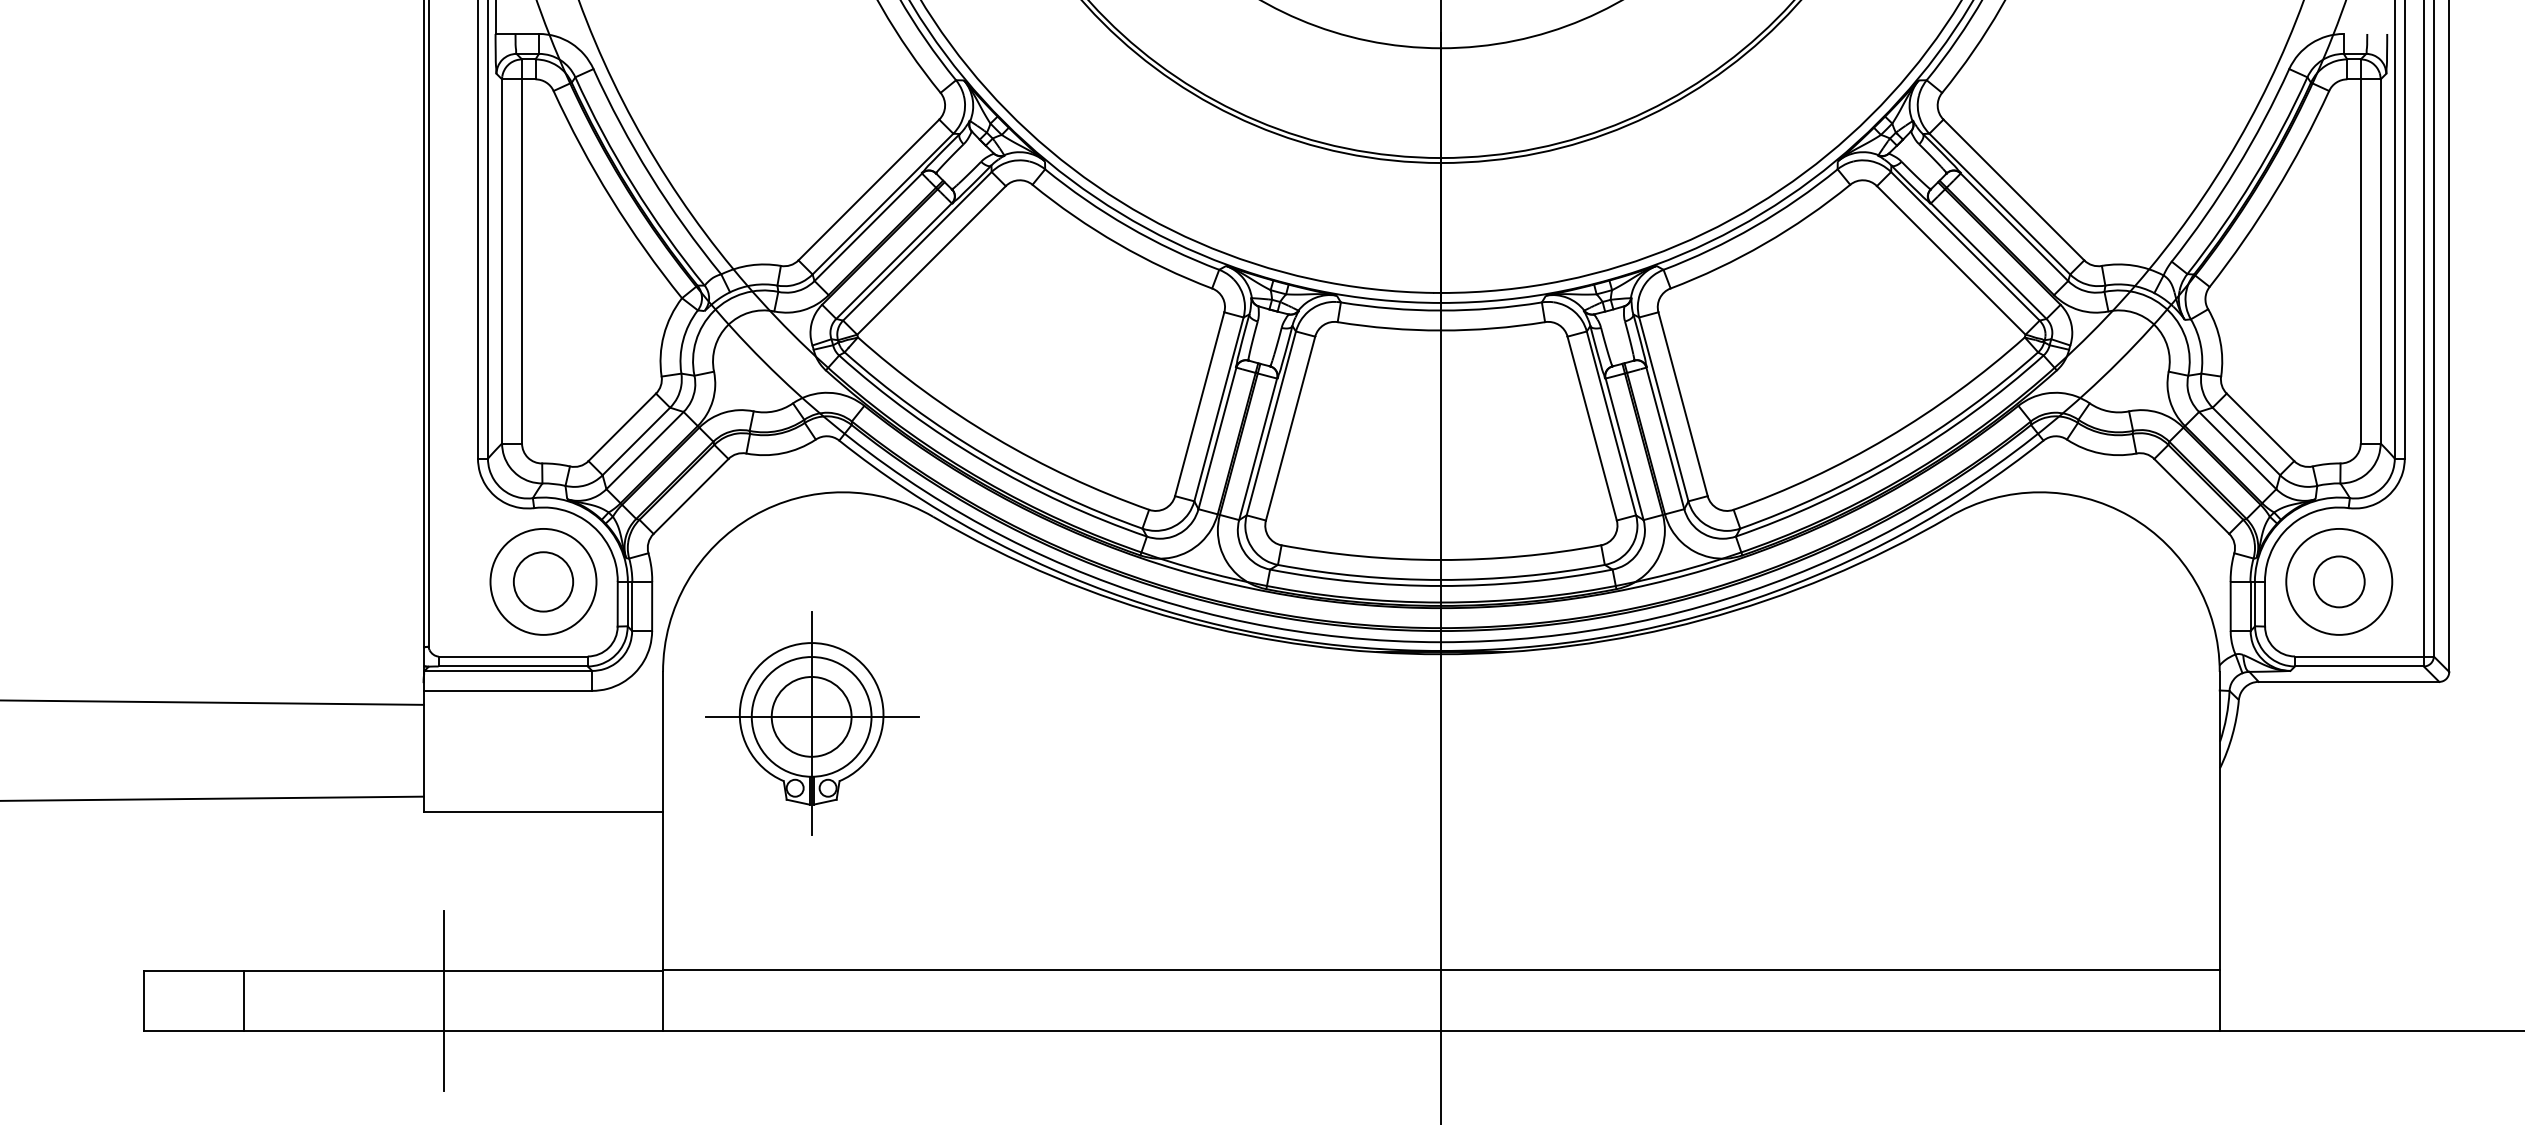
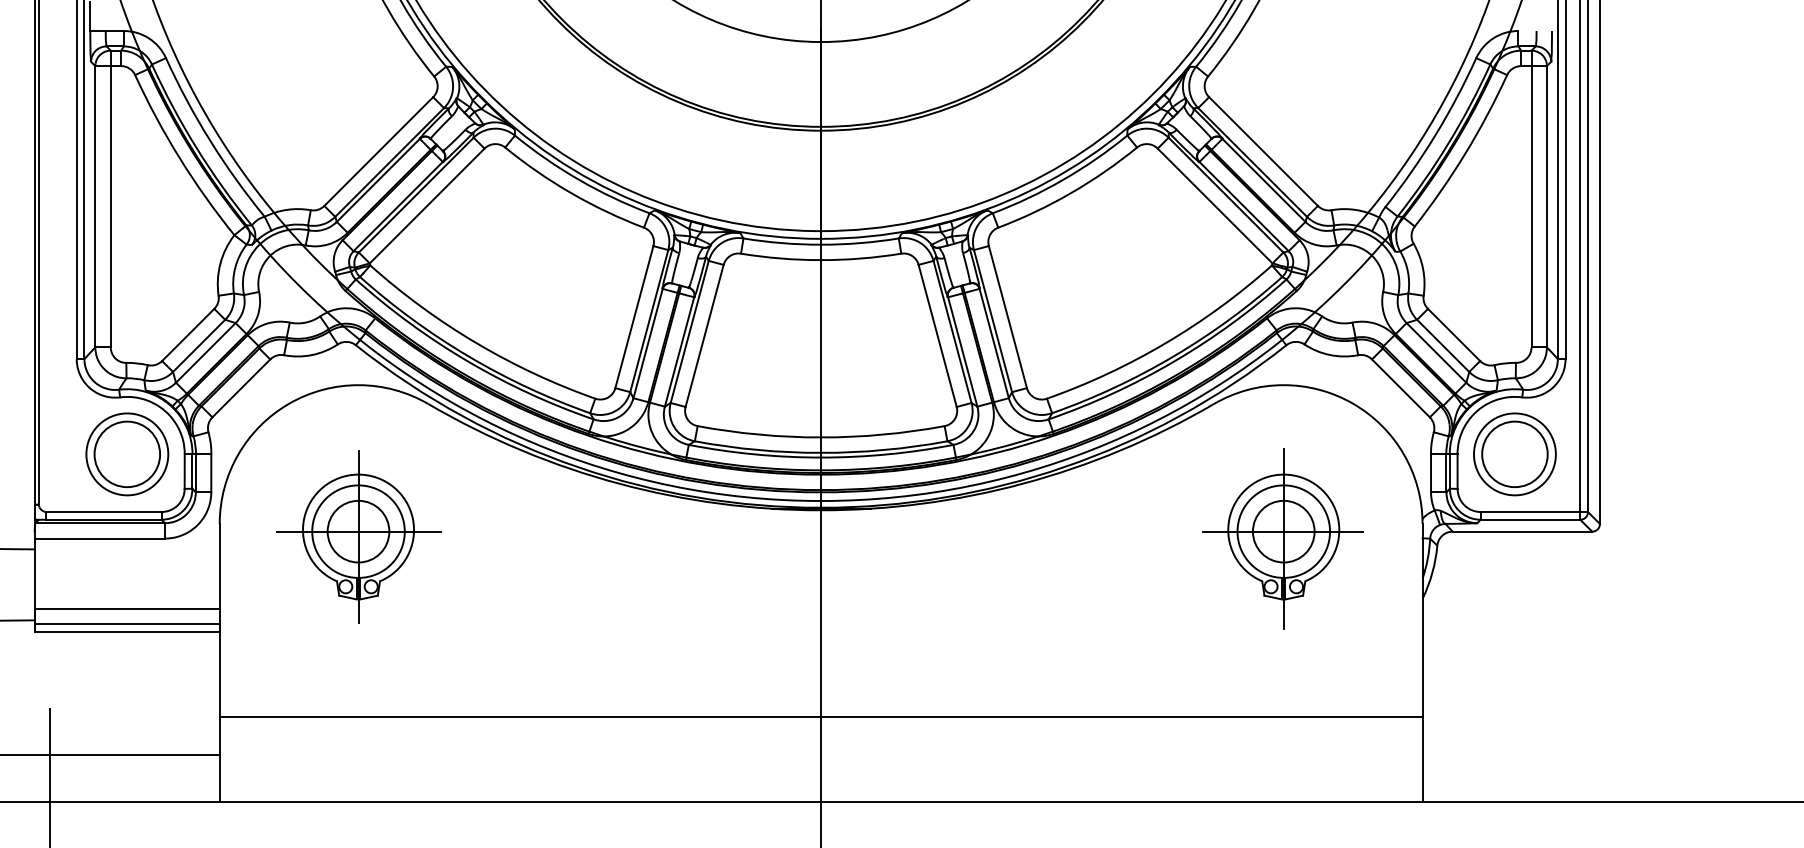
circle: (543, 581) -> (127, 454), size x1.43
circle: (2338, 581) -> (1514, 454), size x1.67
part: (2038, 691) -> (1282, 539), added
part: (812, 723) -> (359, 536), moved
line: (543, 781) -> (127, 608), added
line: (543, 801) -> (127, 624), added
line: (1441, 970) -> (821, 716), moved

